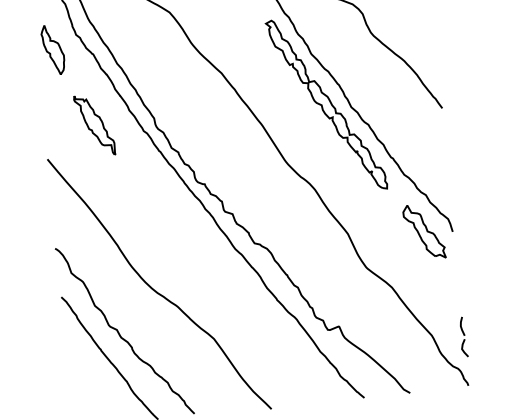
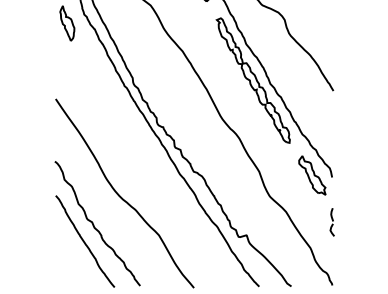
part: (94, 125) -> (90, 78), removed
part: (462, 337) -> (331, 222), moved

